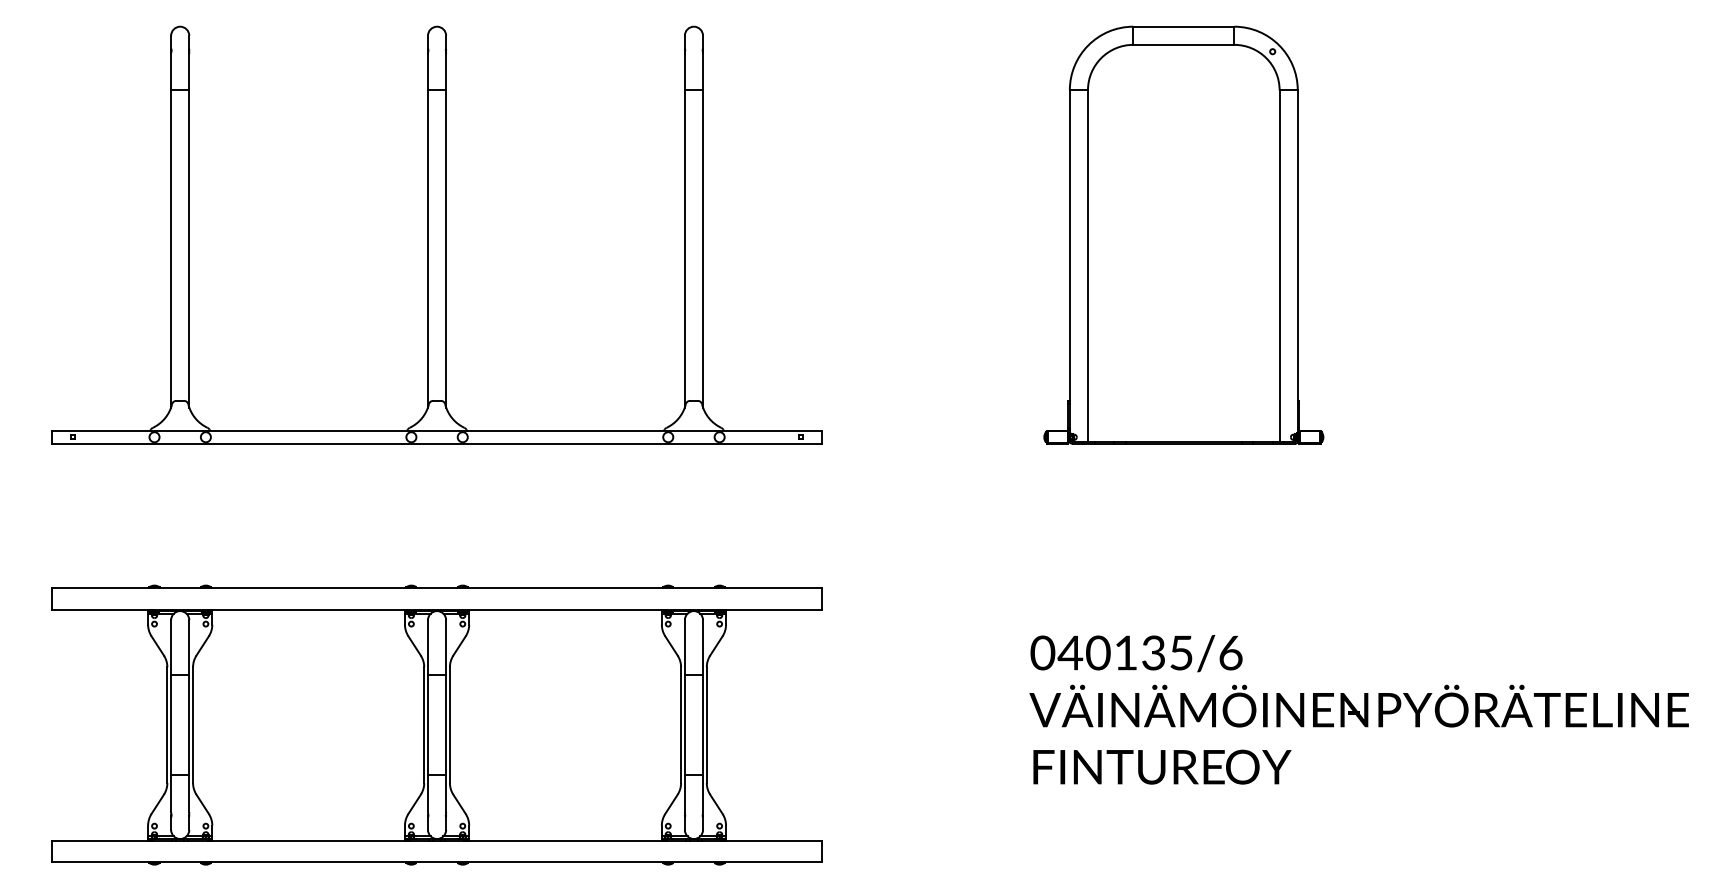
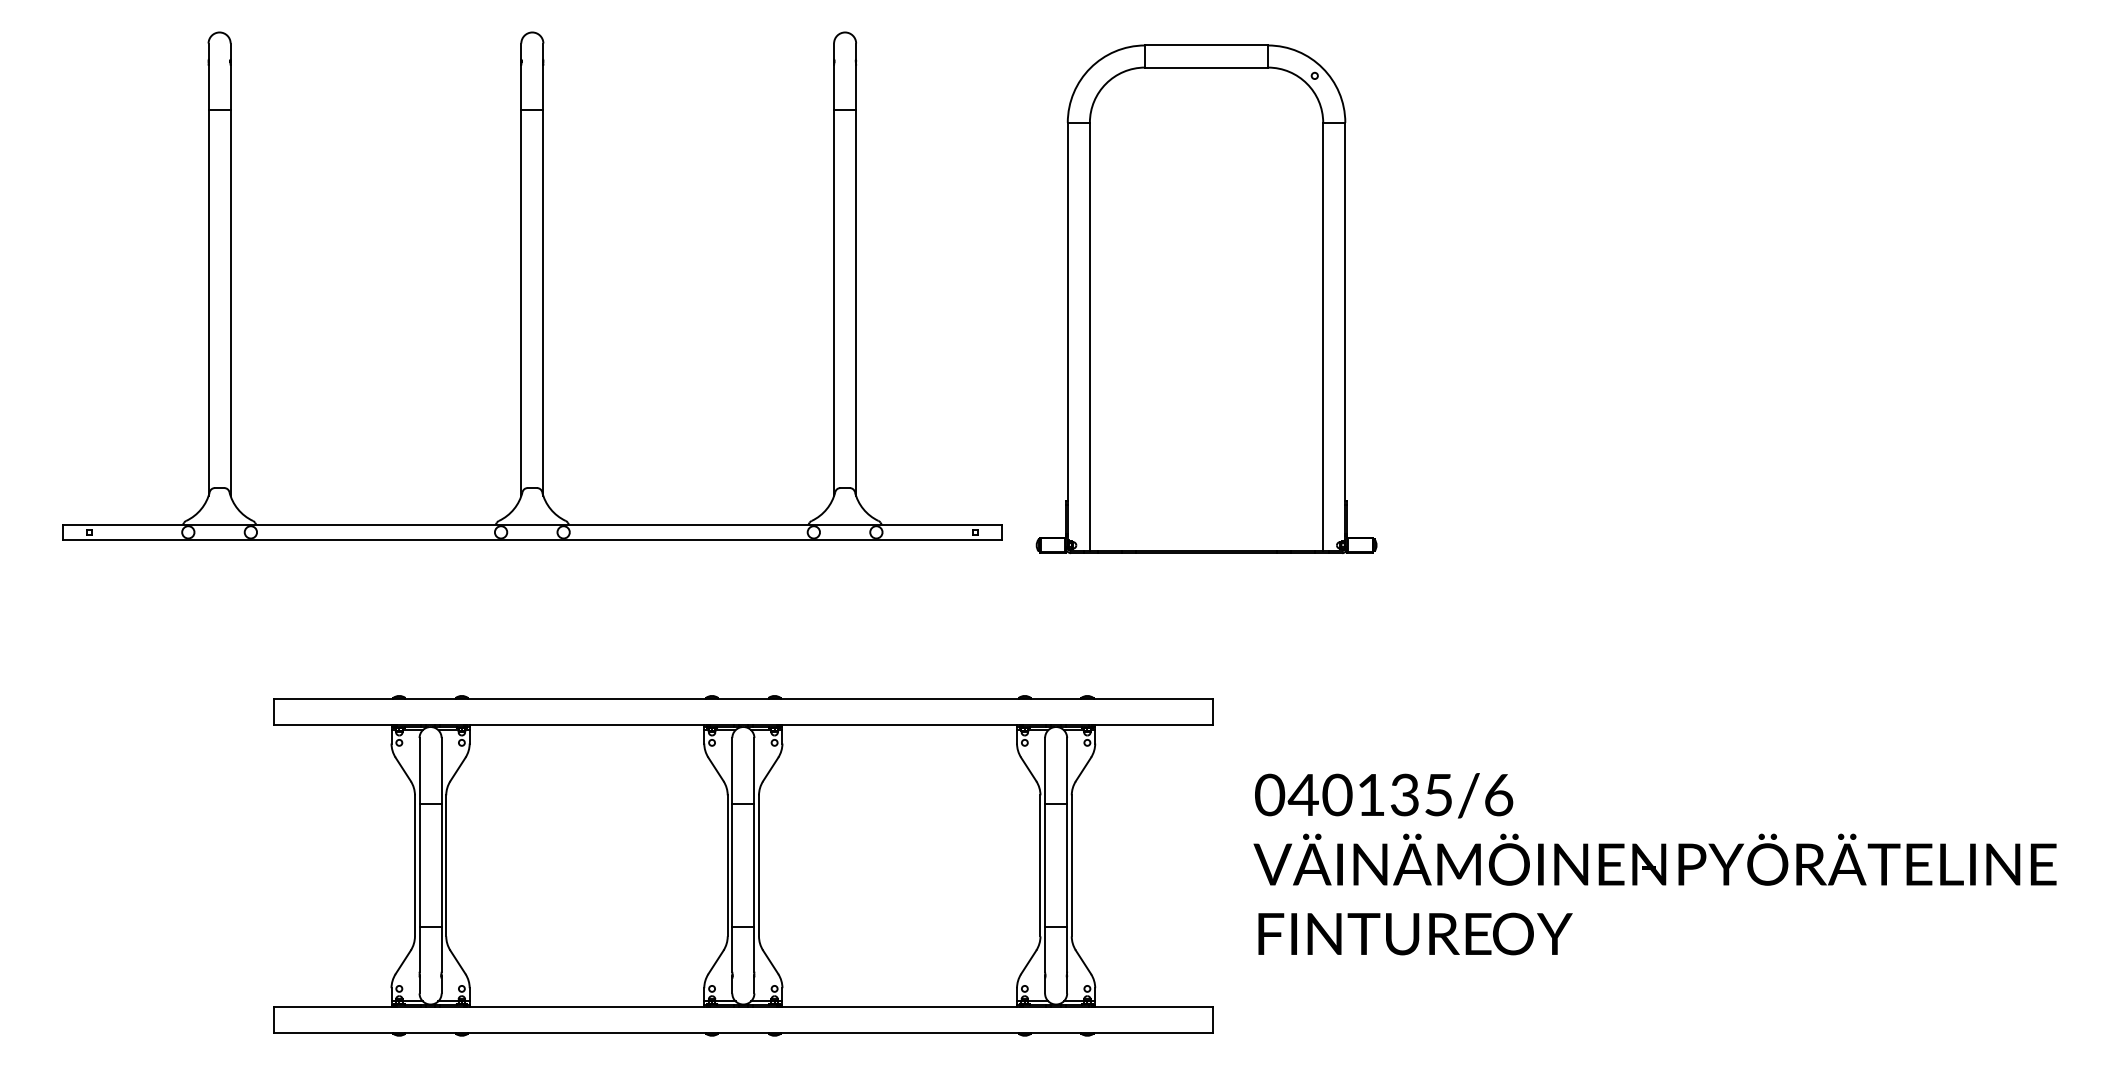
part: (1183, 234) -> (1206, 298), moved
part: (437, 724) -> (743, 865), moved

